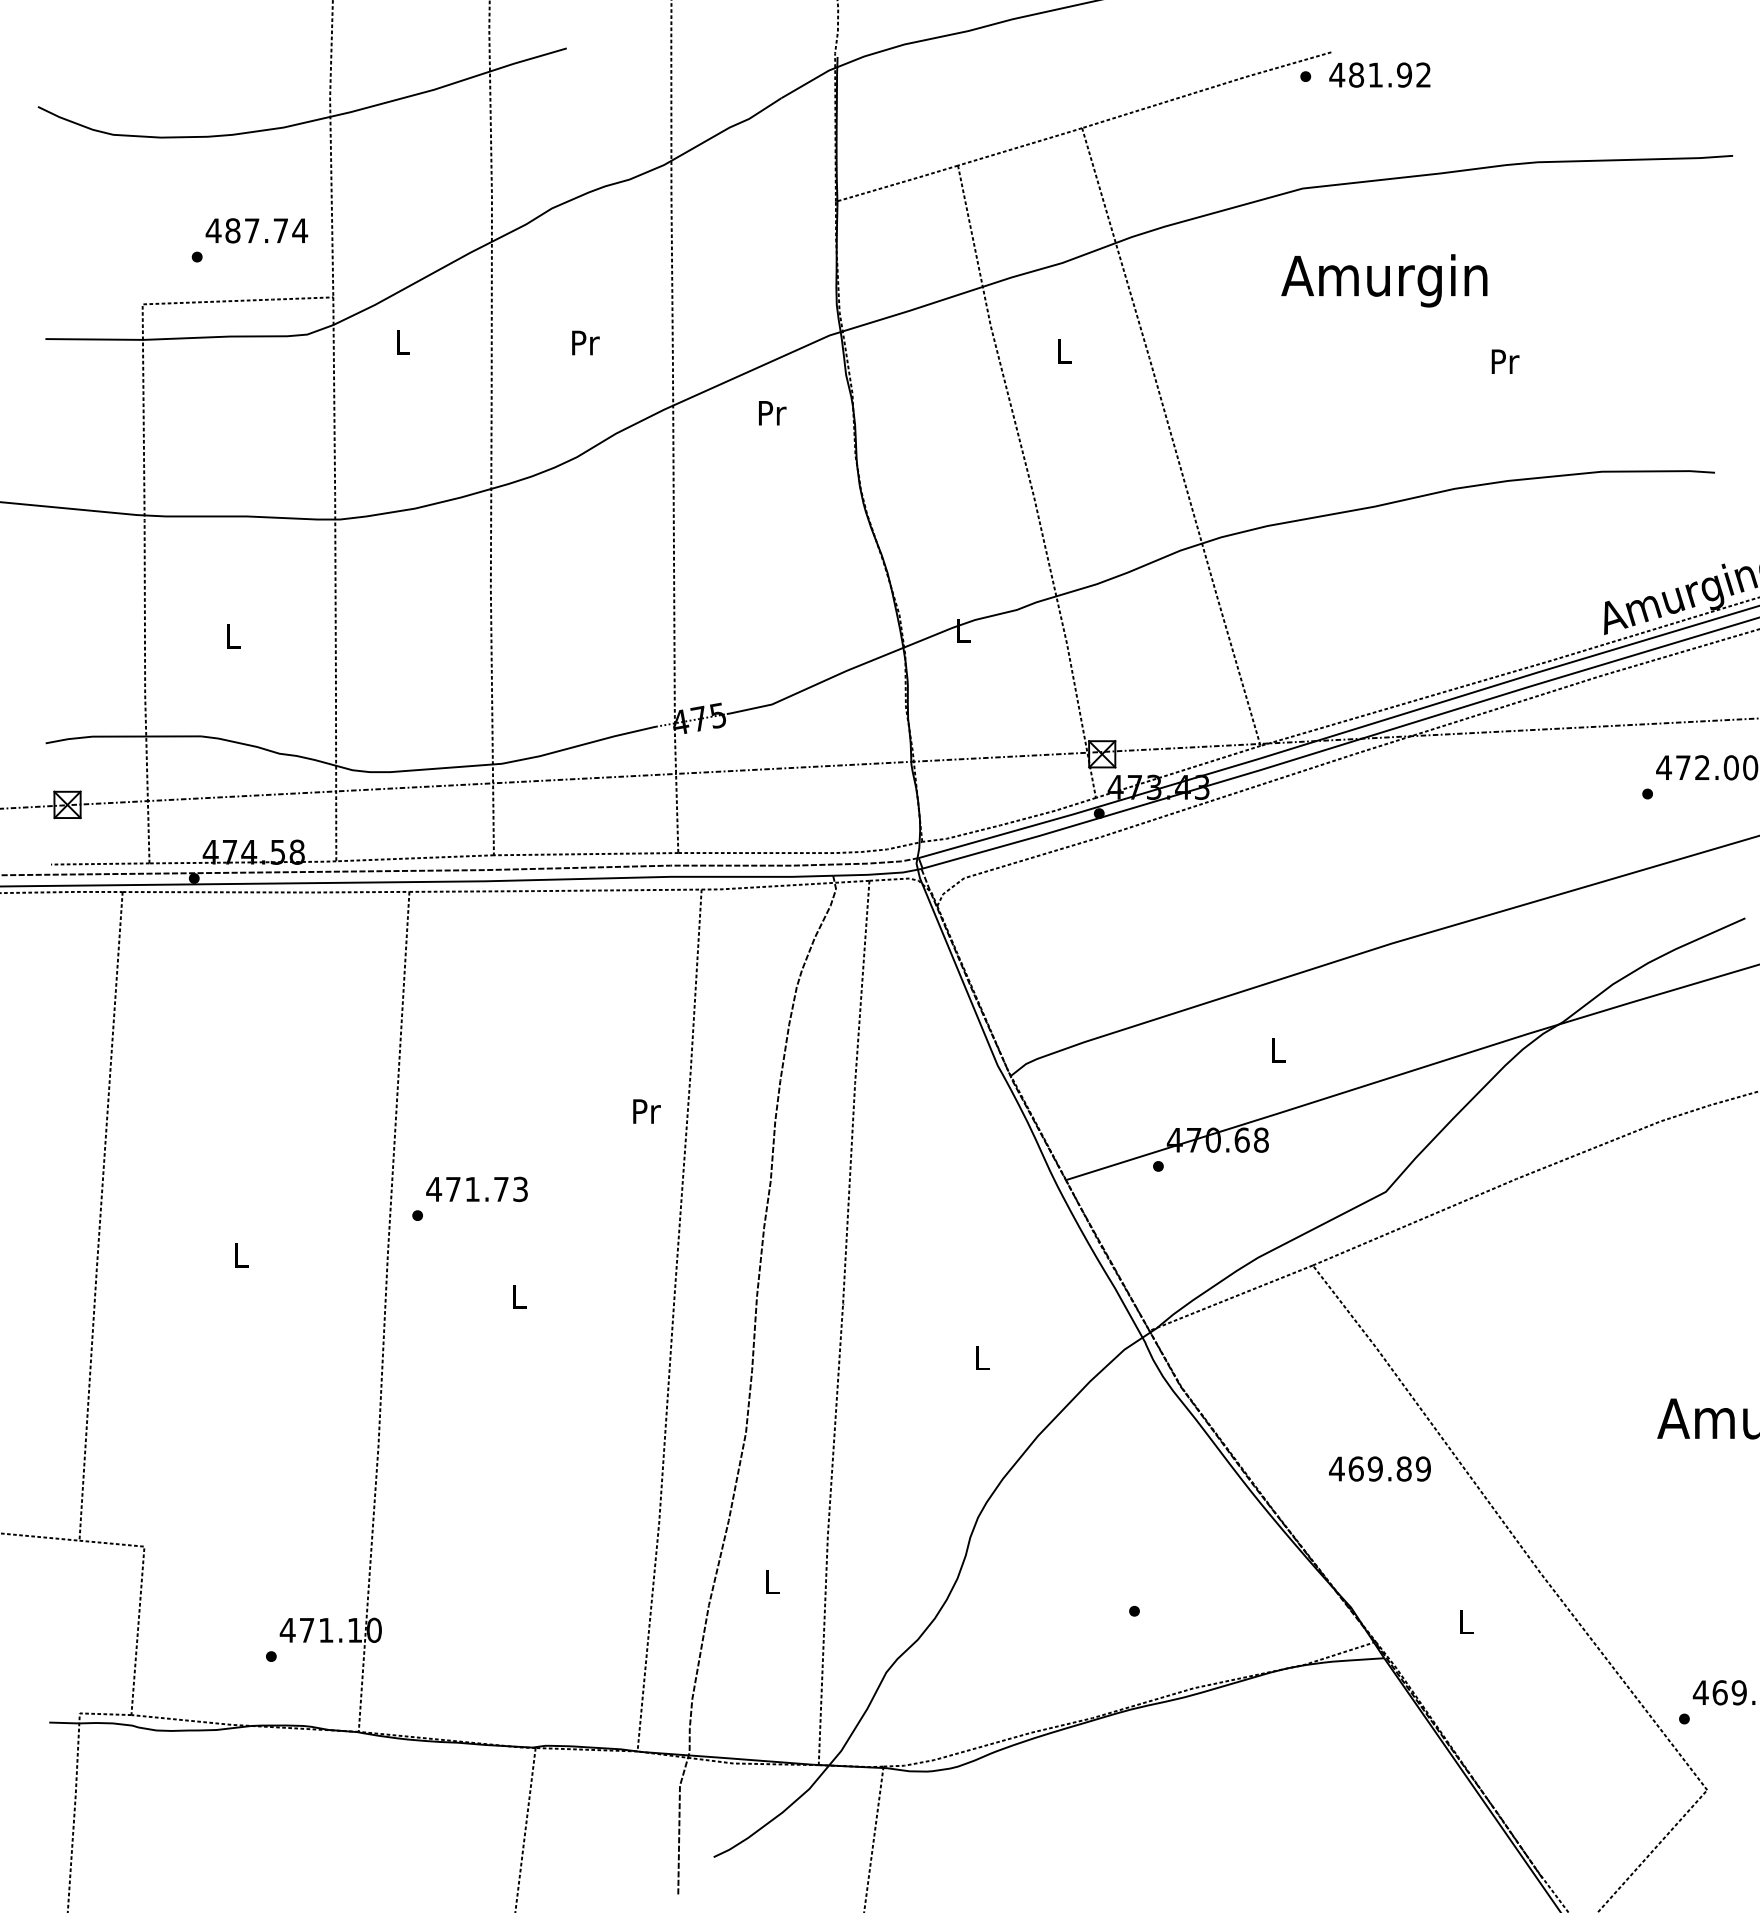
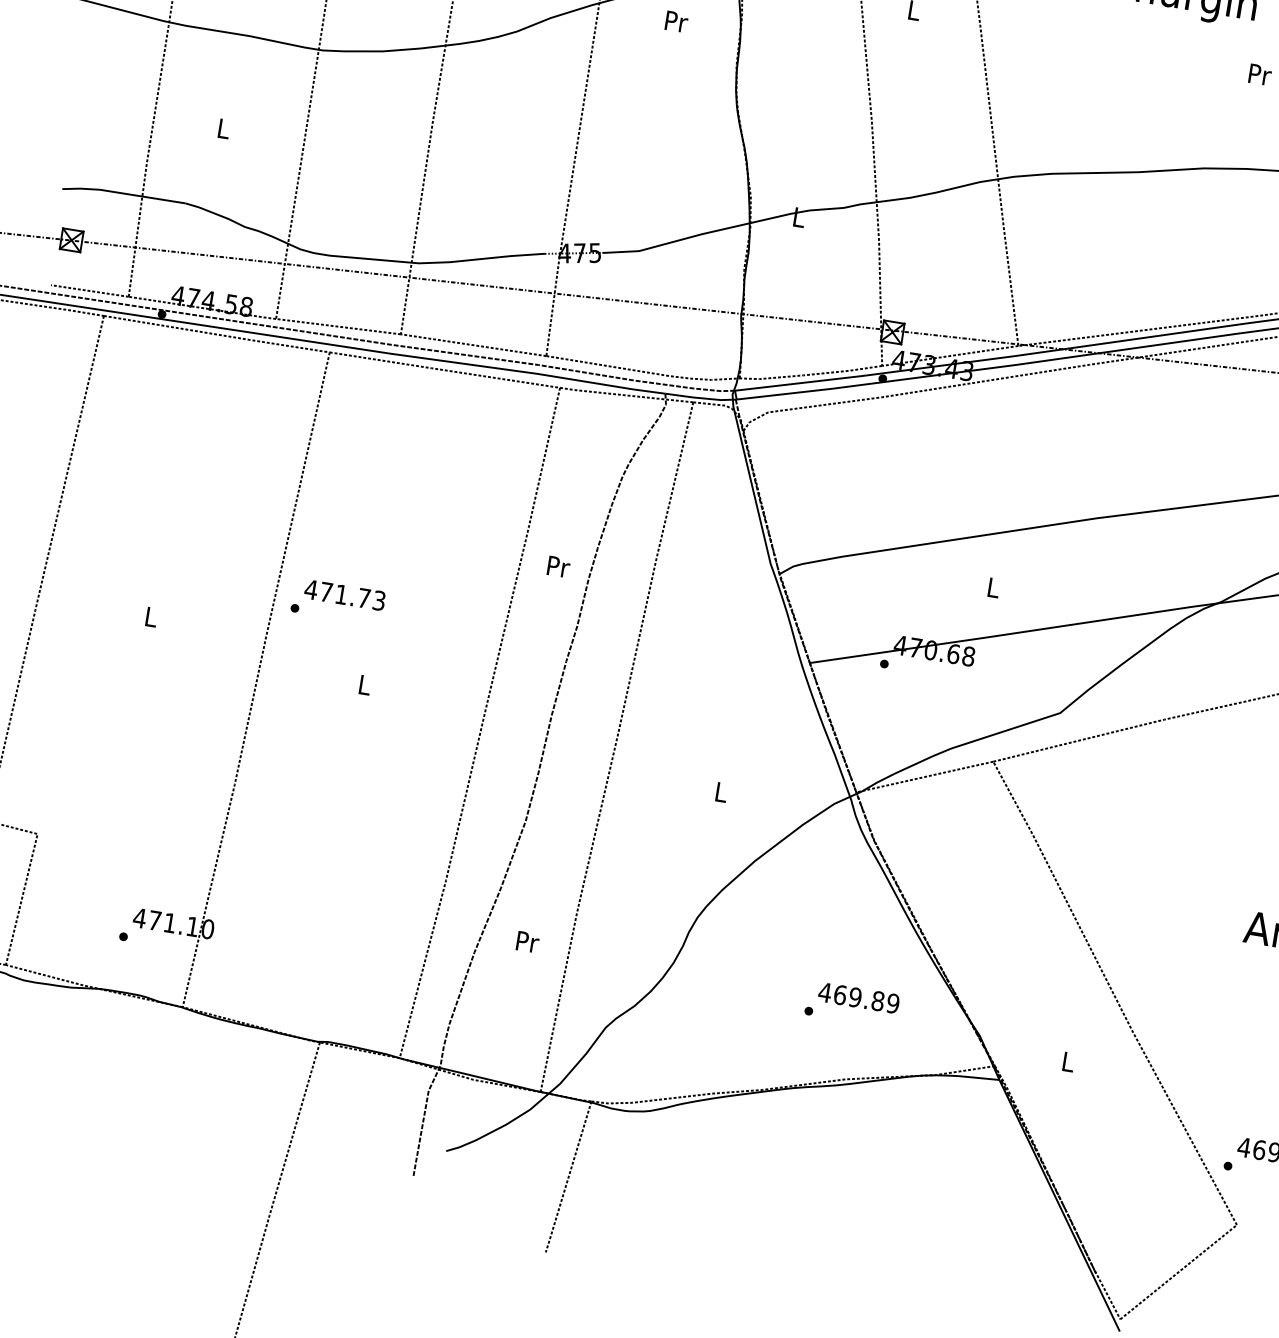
text: (646, 1111) -> (558, 566), moved
text: (1379, 1468) -> (858, 997), moved
text: (772, 1582) -> (527, 942), L -> Pr

